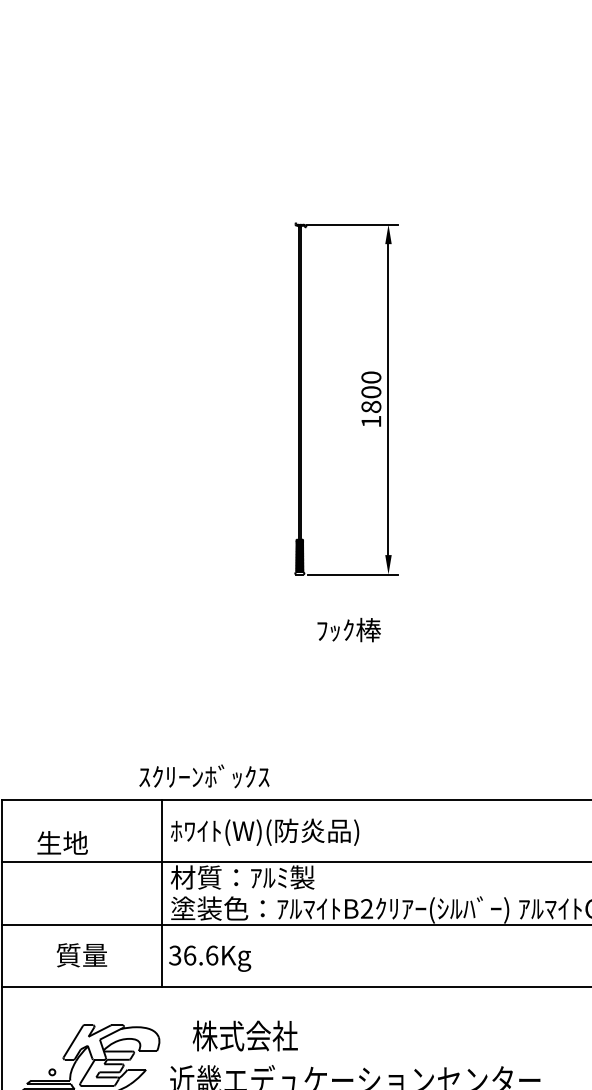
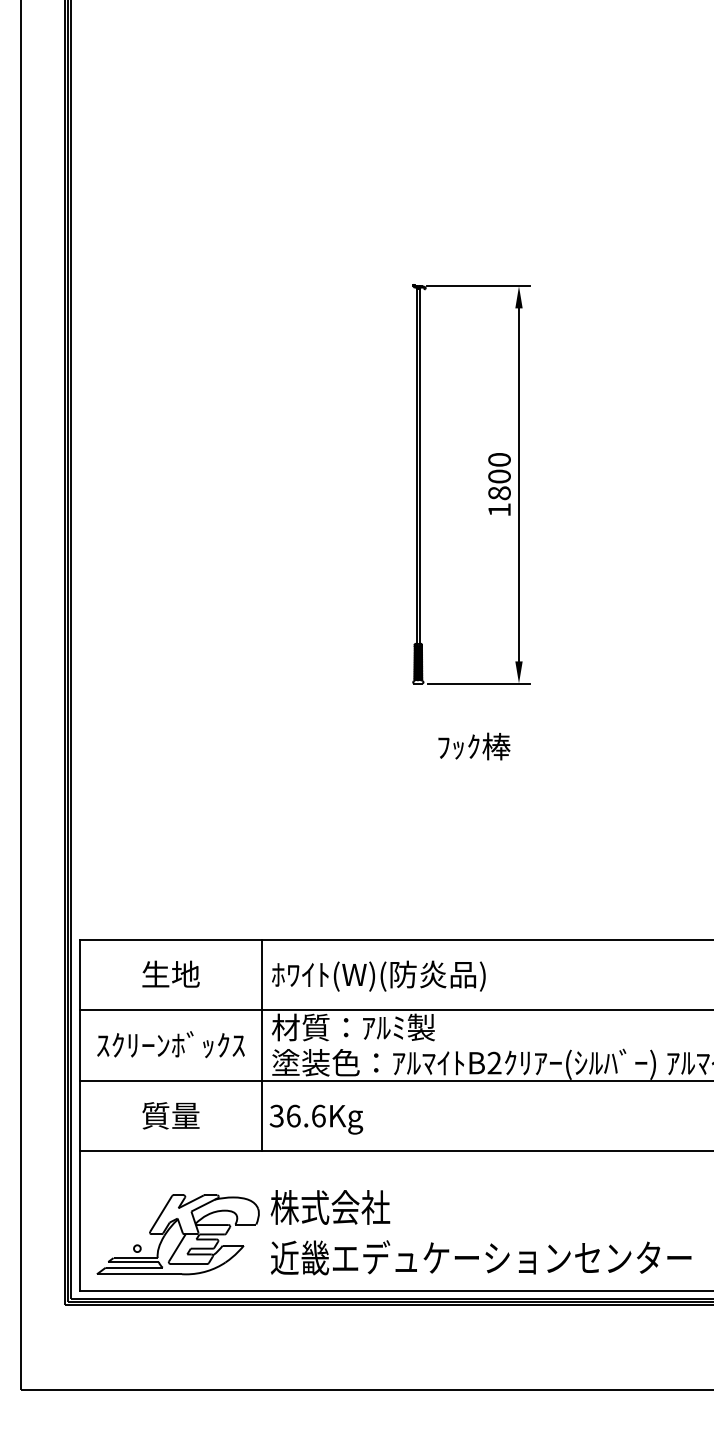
text: (203, 776) -> (170, 1044), moved
text: (62, 842) -> (170, 973), moved
text: (245, 1036) -> (330, 1207), moved

